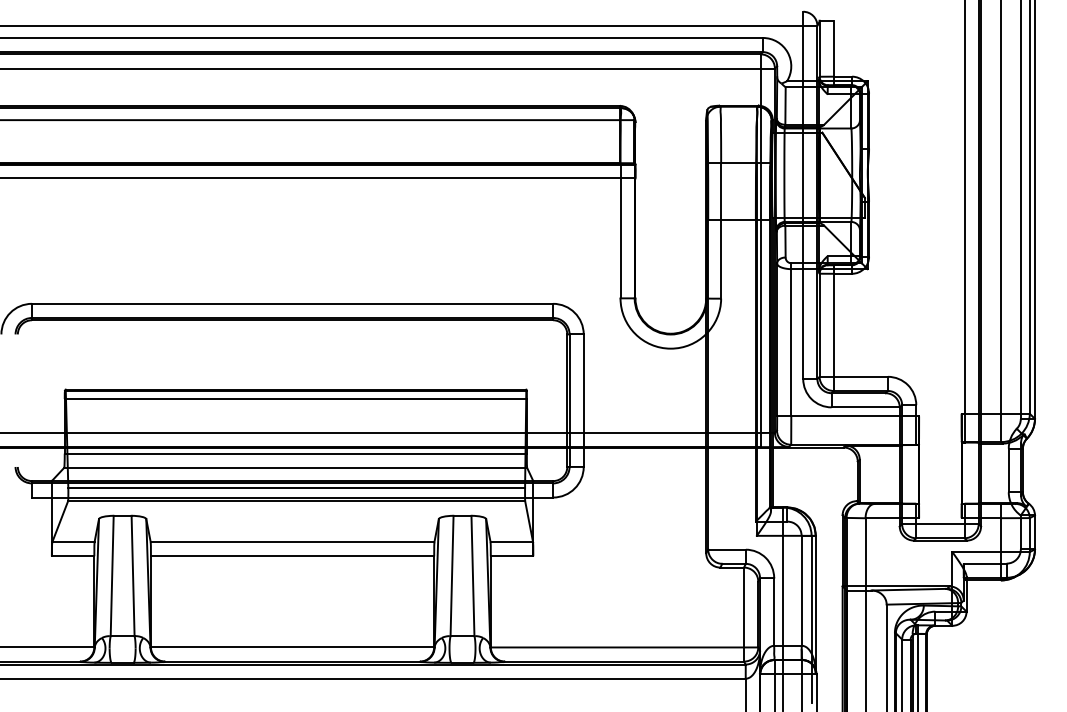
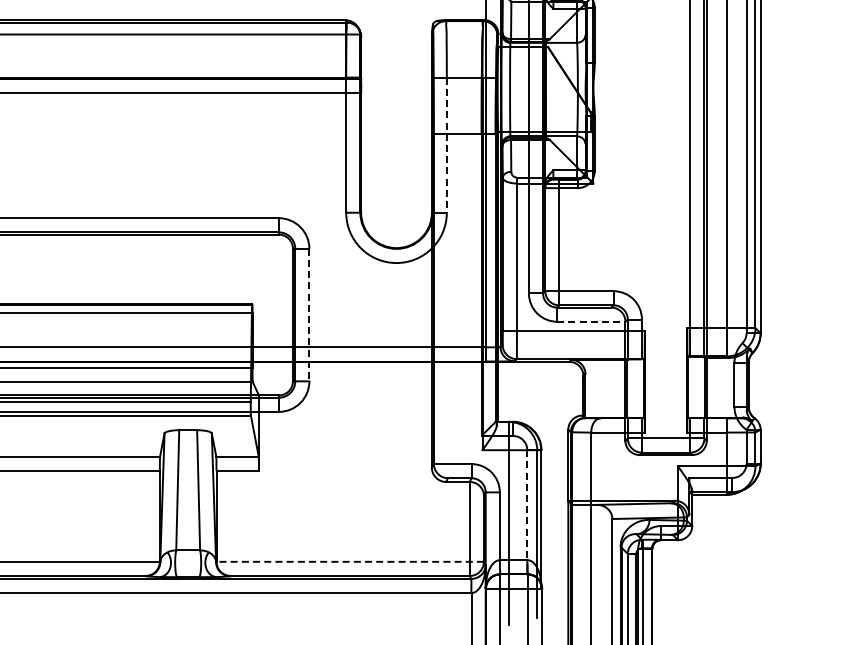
line: (721, 231) -> (447, 145), solid -> dashed
line: (583, 401) -> (309, 315), solid -> dashed
line: (866, 407) -> (592, 321), solid -> dashed
line: (801, 590) -> (527, 504), solid -> dashed
line: (624, 647) -> (350, 561), solid -> dashed

